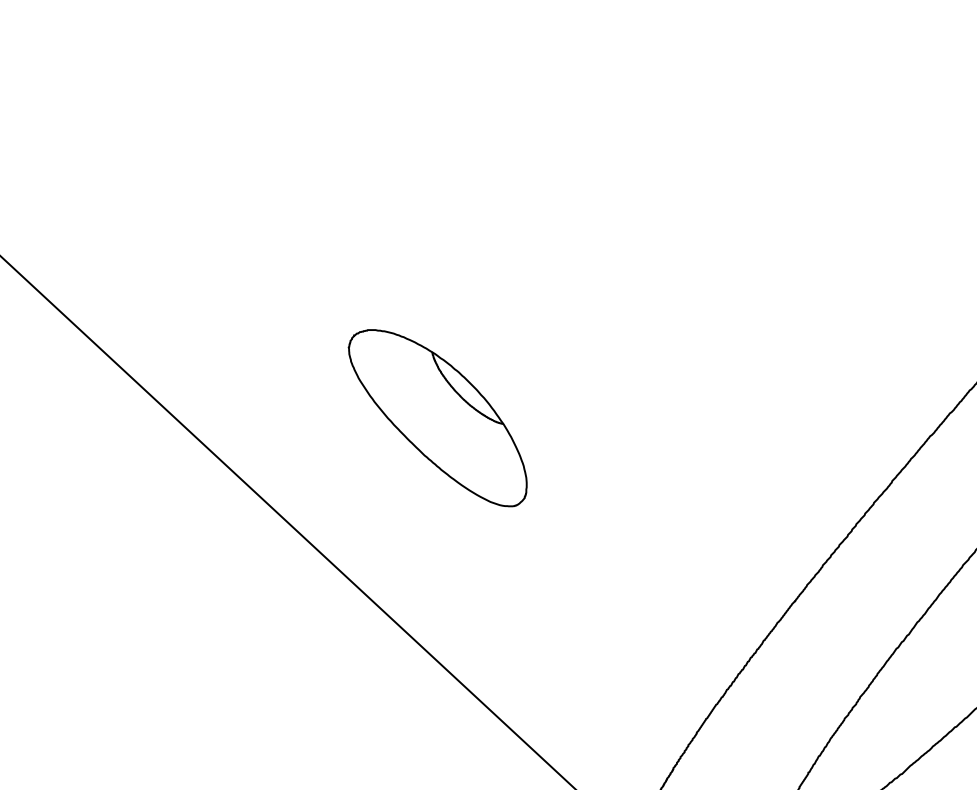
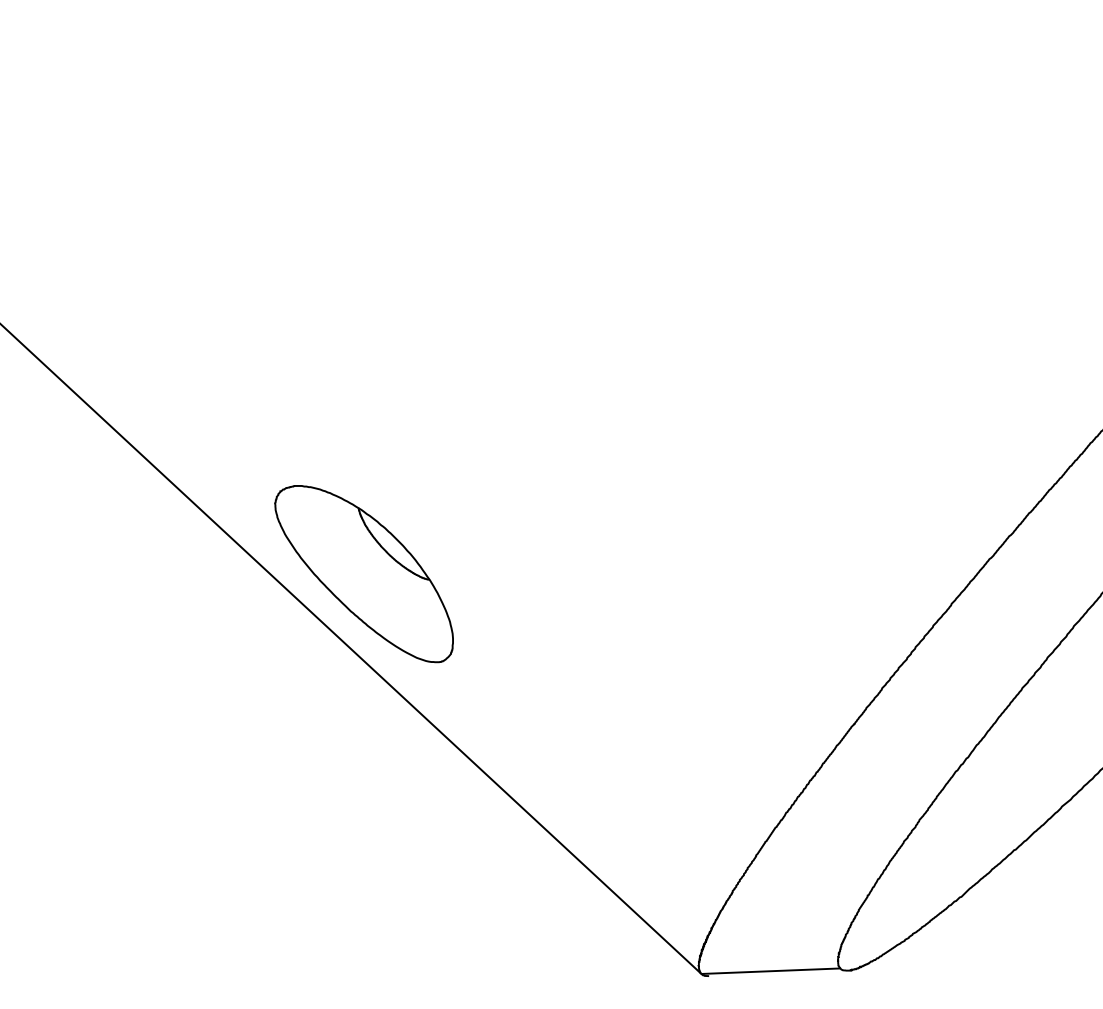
part: (437, 418) -> (363, 574), moved

